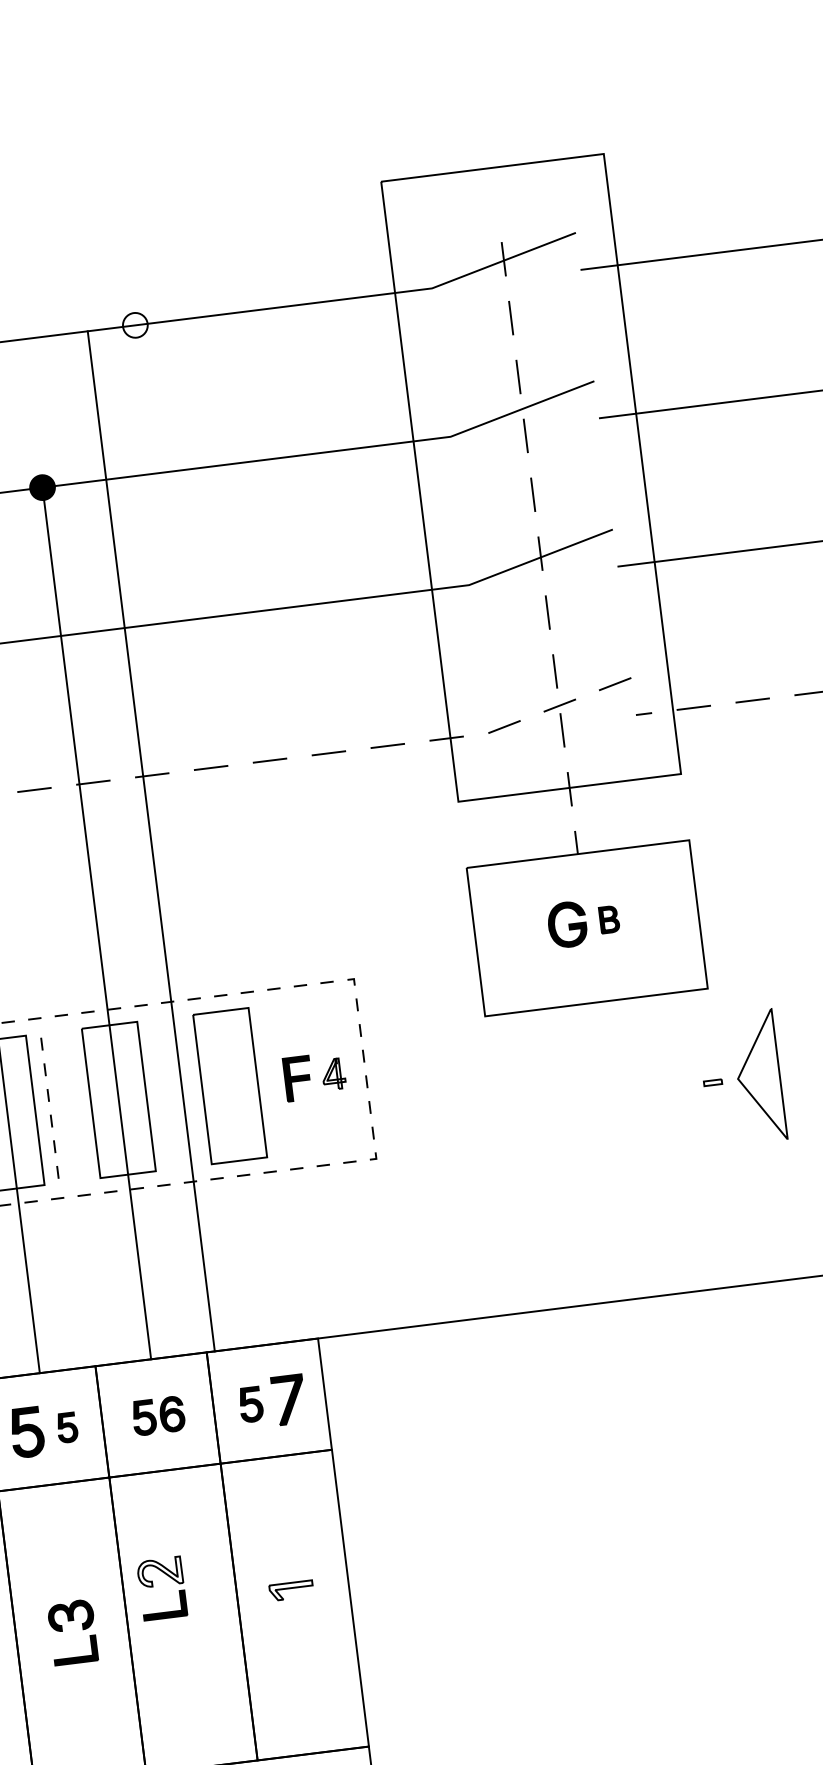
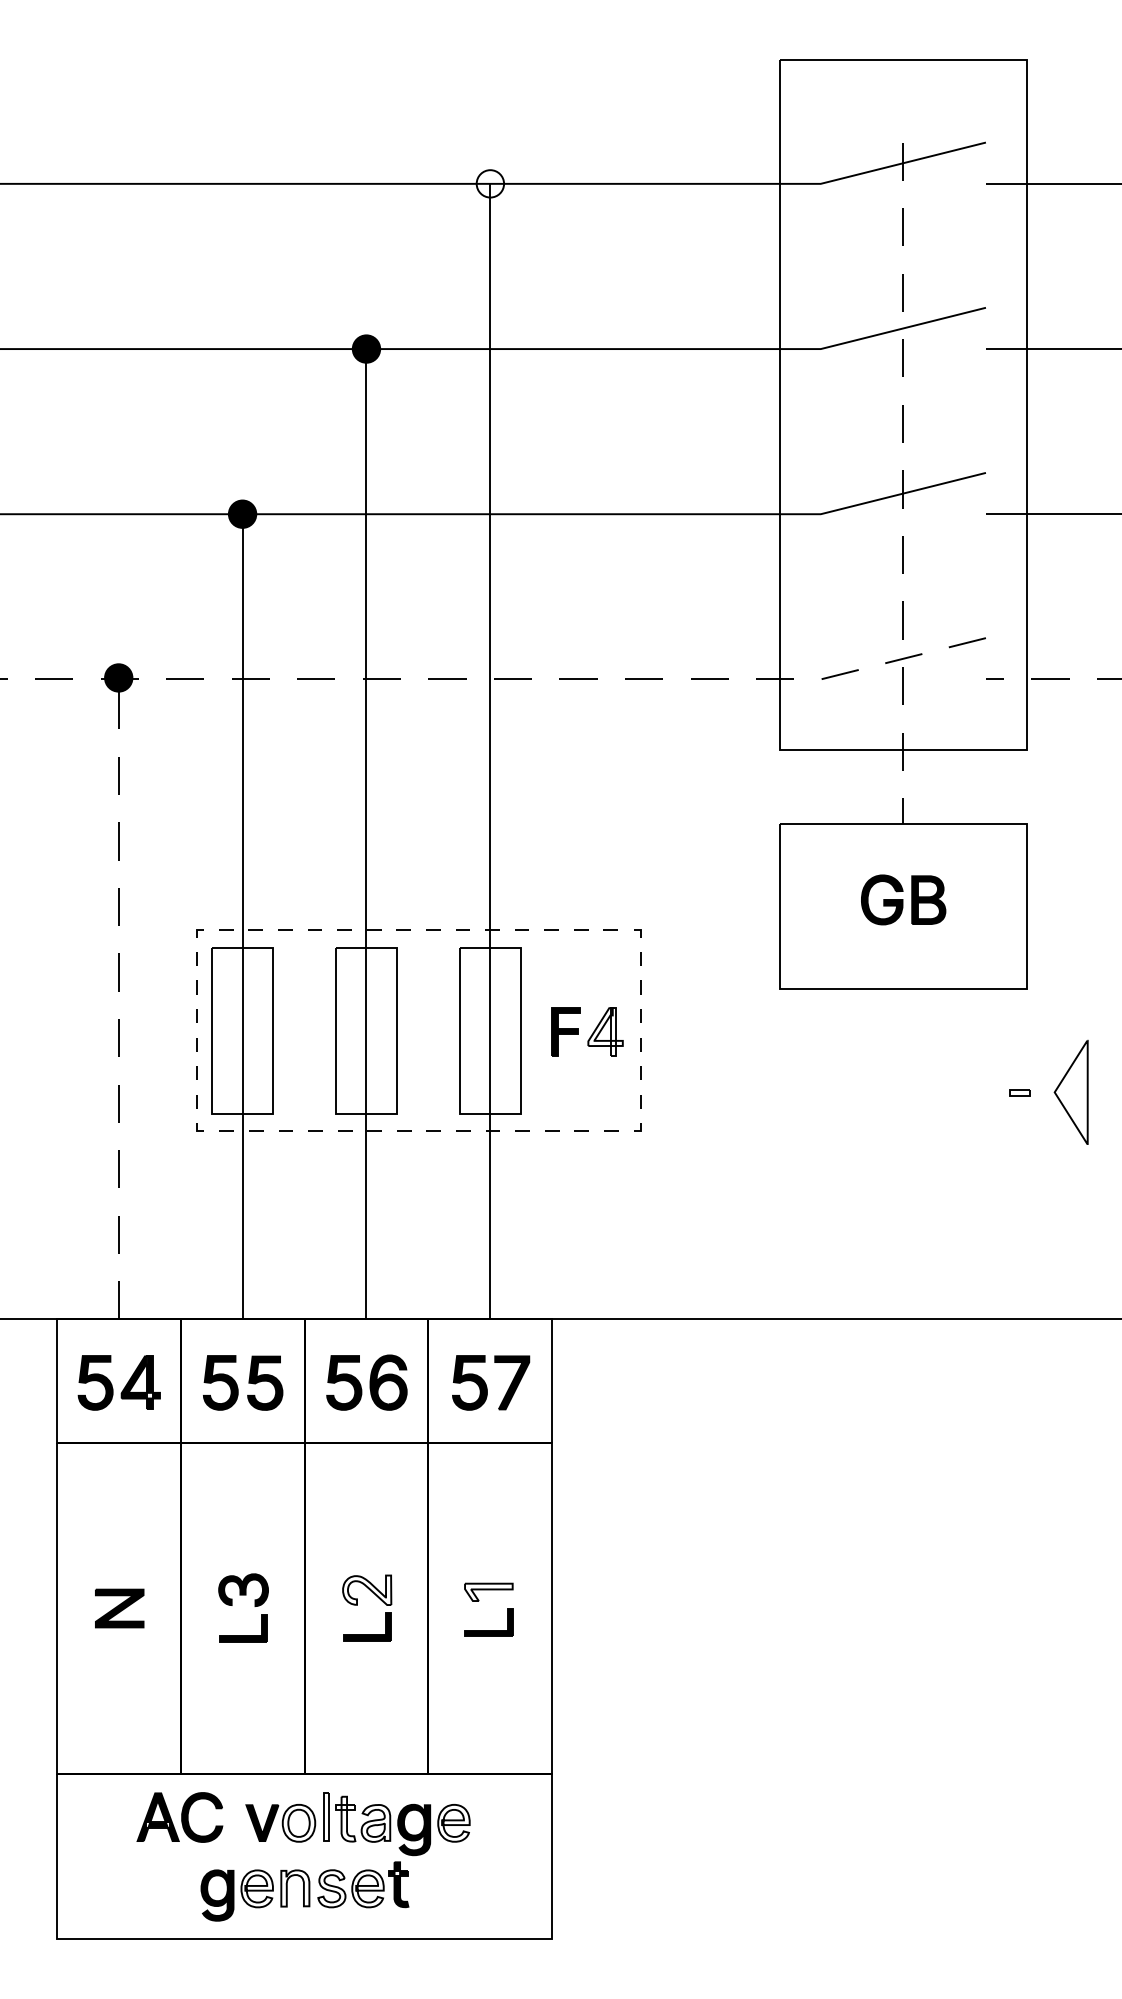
line: (151, 841) -> (490, 751), moved
part: (608, 919) -> (928, 899), size x1.67
part: (333, 1073) -> (605, 1031), size x1.43
part: (758, 1076) -> (1070, 1092), size x0.71
line: (48, 1101) -> (289, 1022), removed
part: (250, 1404) -> (469, 1382), size x1.43
part: (158, 1415) -> (366, 1382), size x1.43
part: (67, 1427) -> (265, 1382), size x1.67
part: (153, 1587) -> (357, 1605), moved
part: (295, 1625) -> (488, 1630), added

